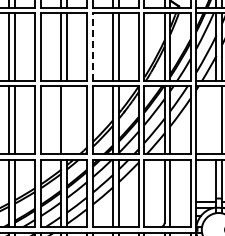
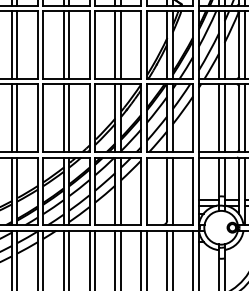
line: (92, 46) -> (95, 44), dashed -> solid
line: (66, 119) -> (69, 117), added
line: (215, 119) -> (218, 117), added

